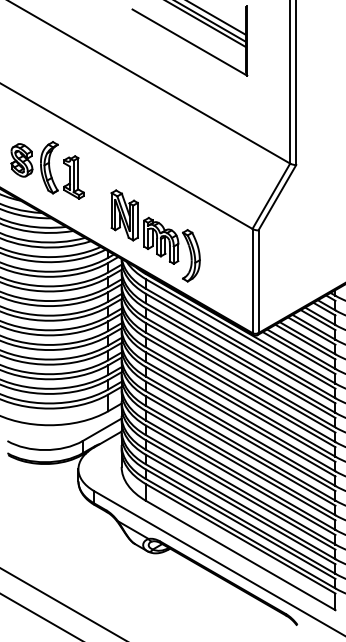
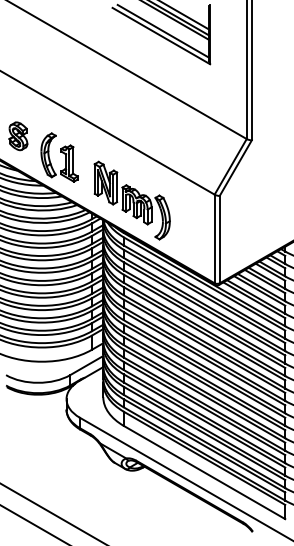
line: (191, 37) -> (162, 31), added
part: (62, 170) -> (59, 157), moved

